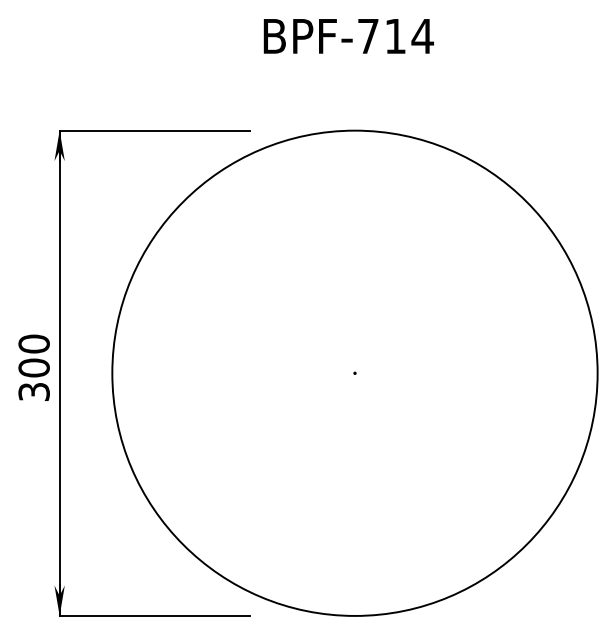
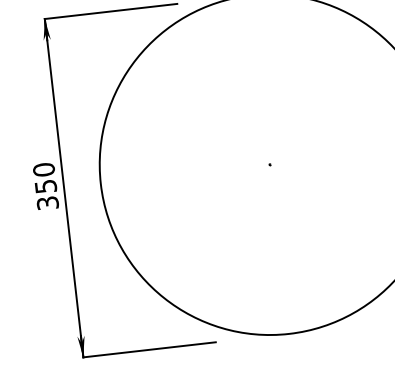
text: (33, 367) -> (45, 186), 300 -> 350

